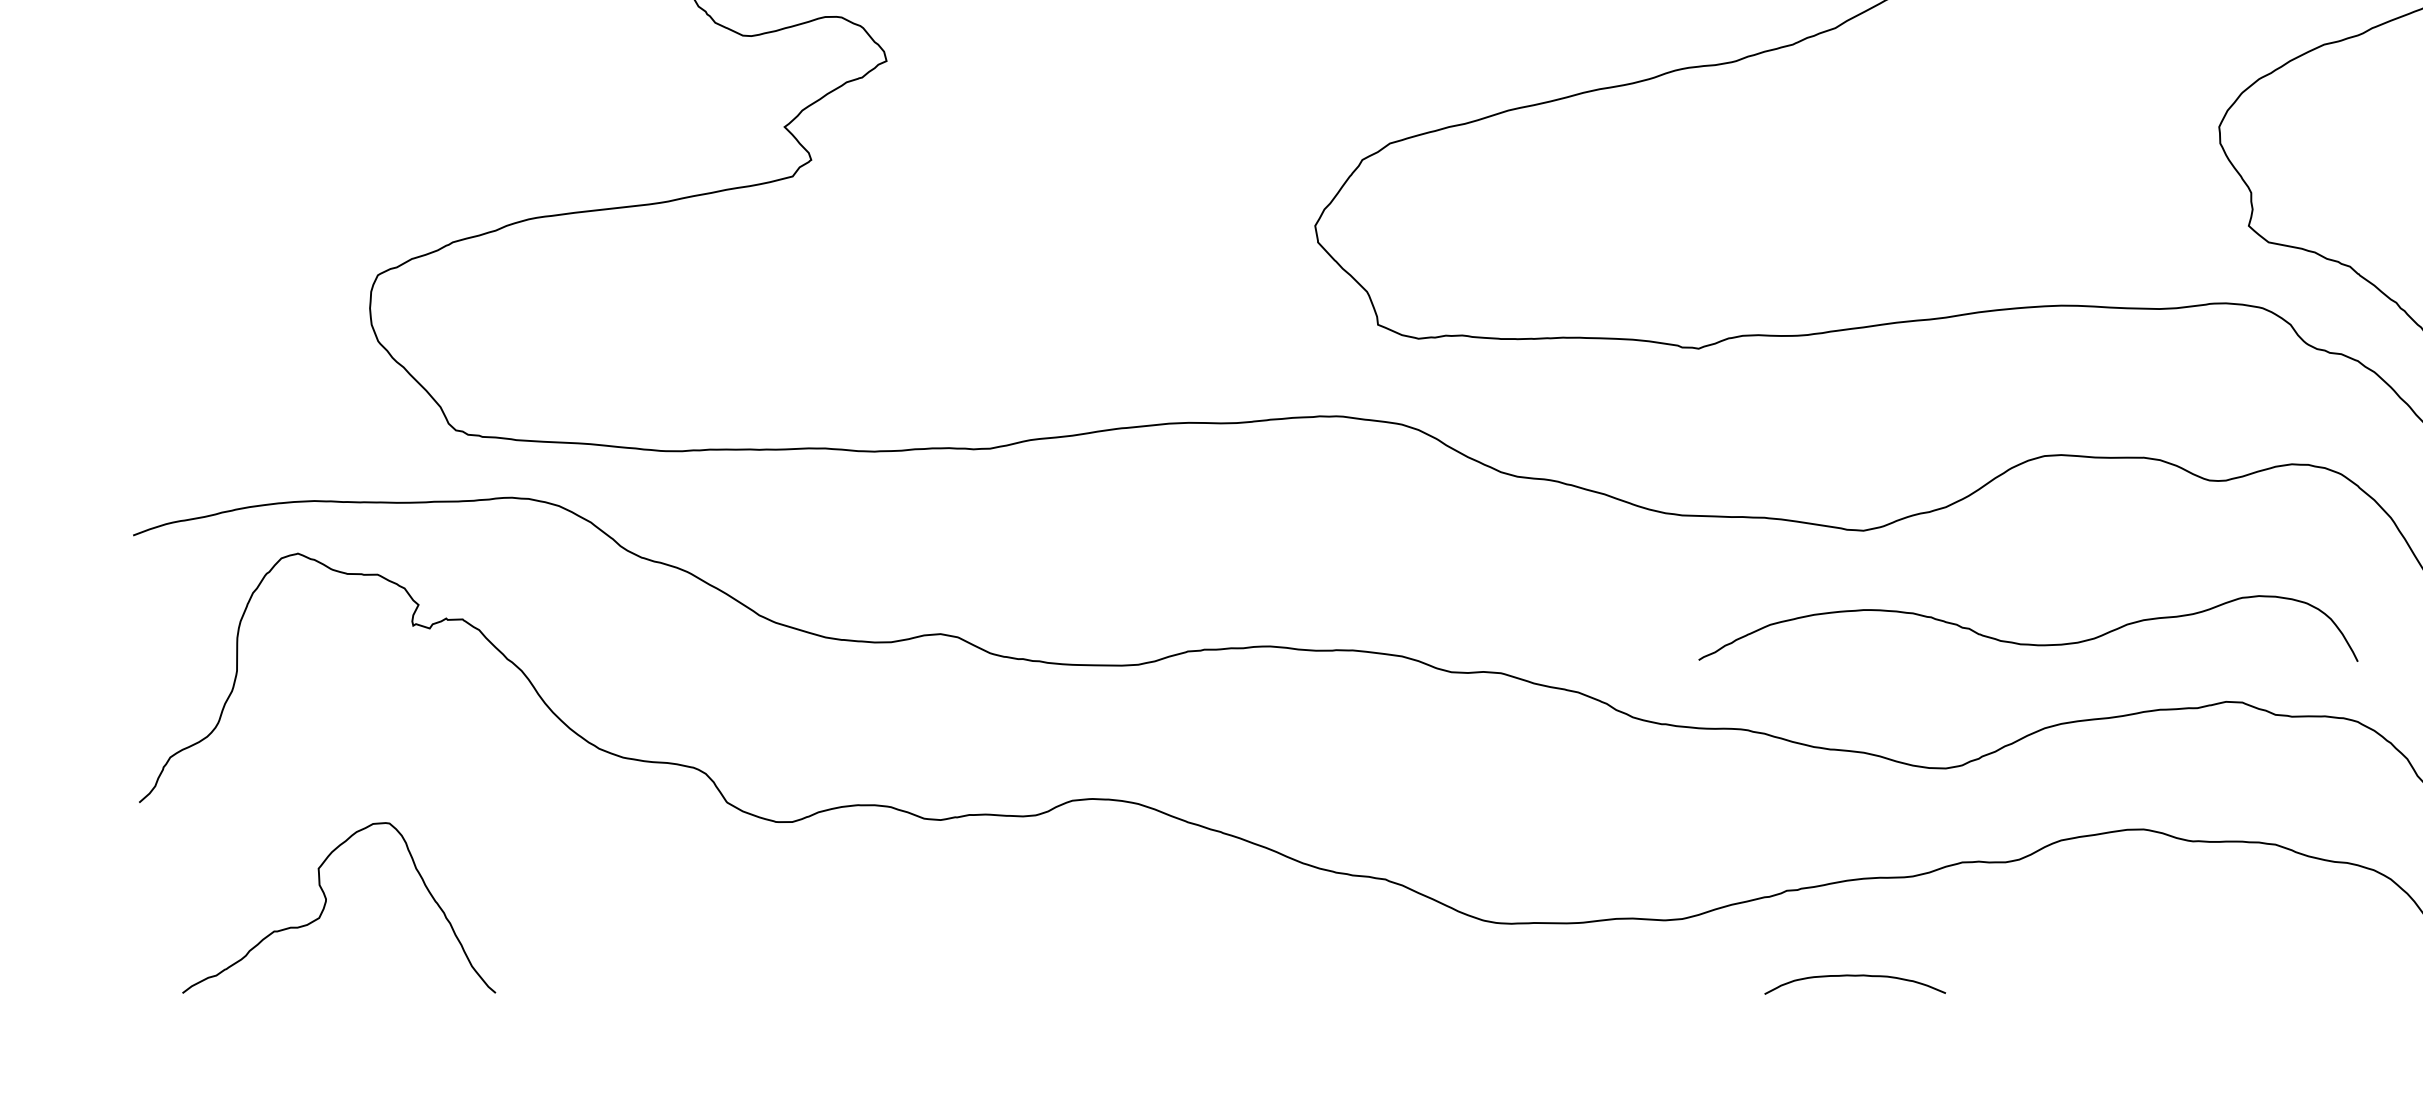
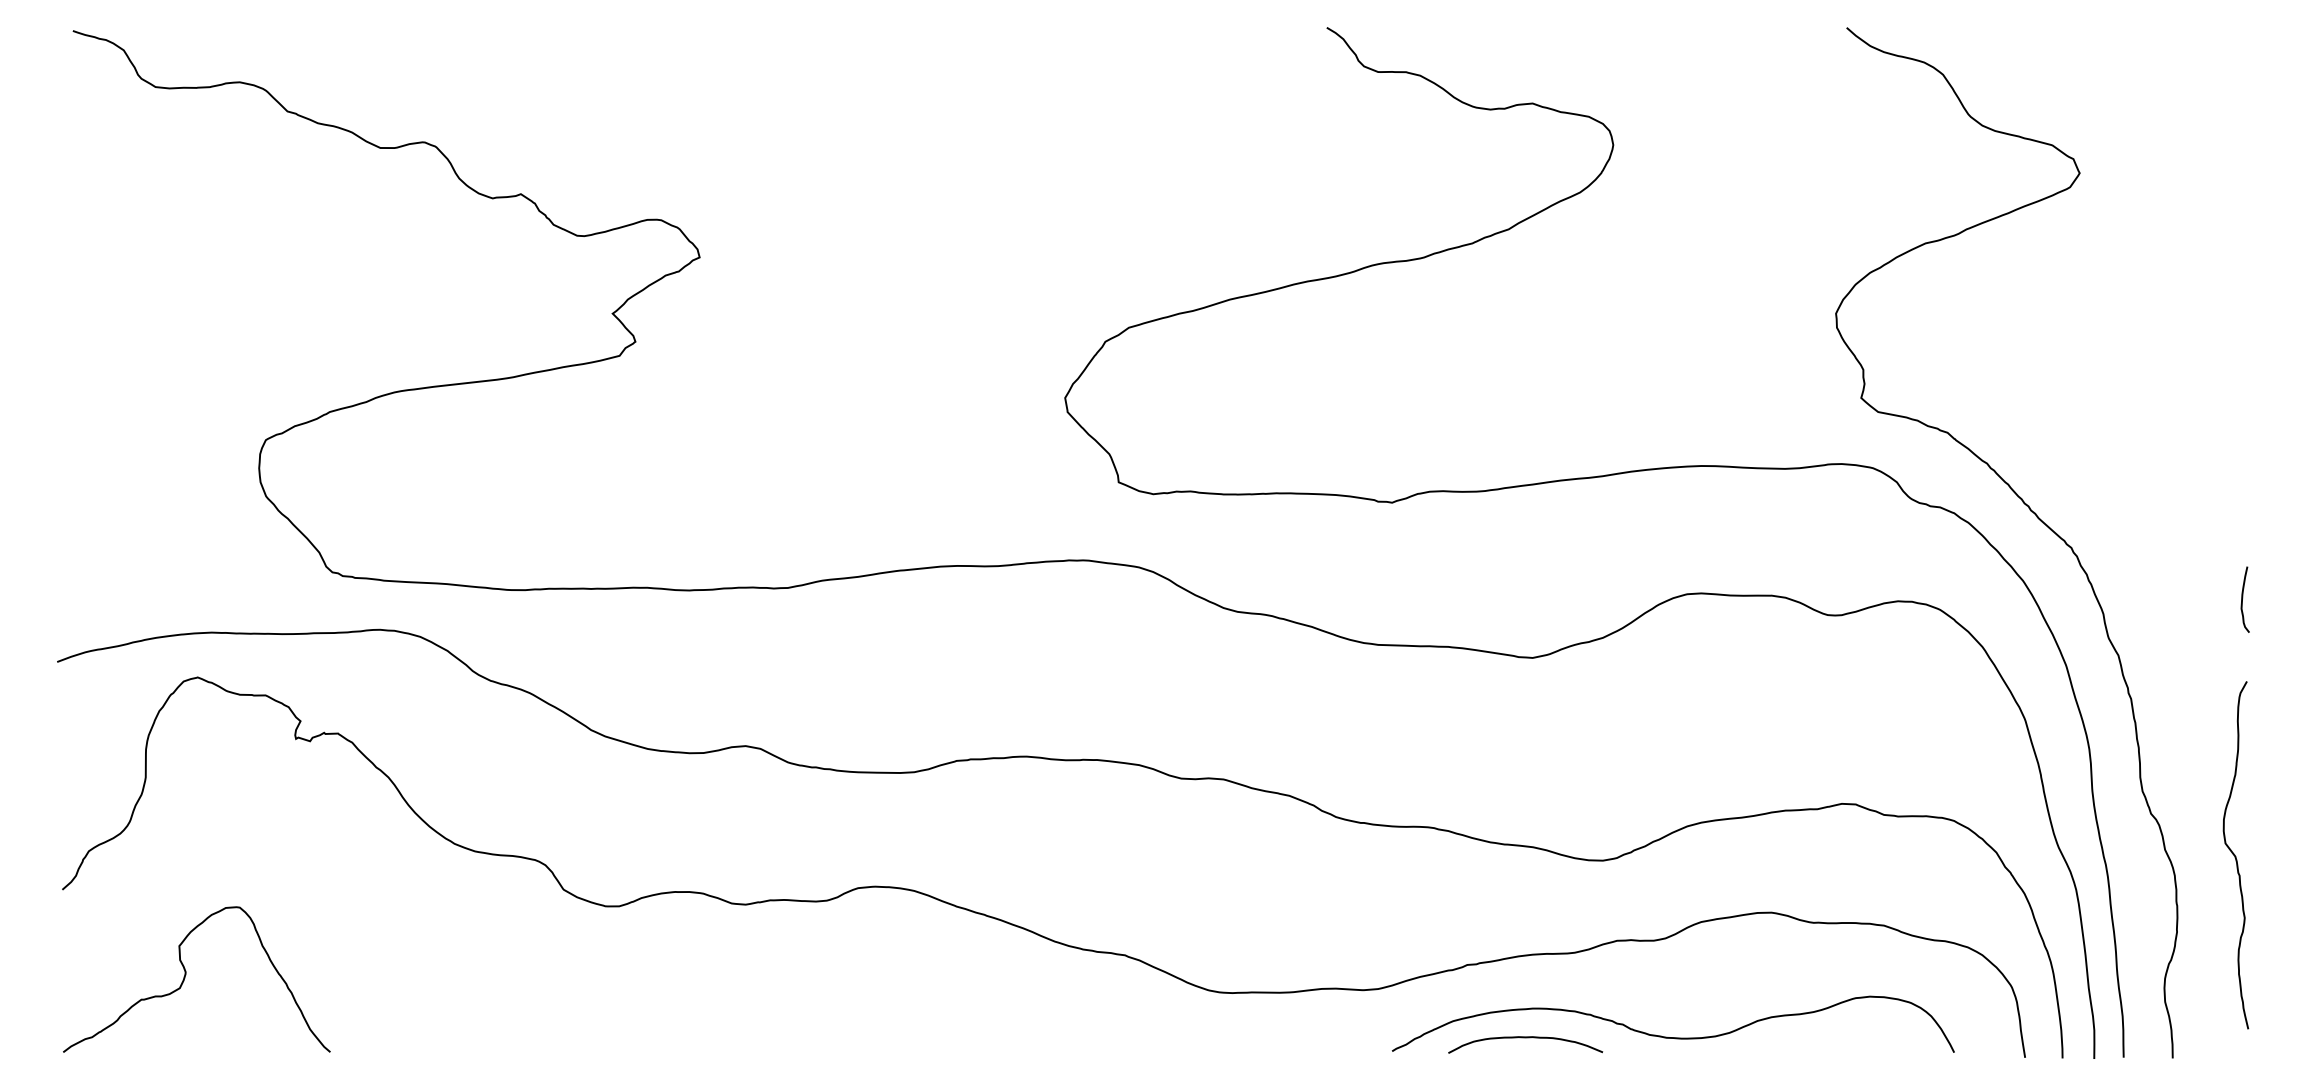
curve: (2028, 643) -> (1673, 1037), moved
curve: (327, 903) -> (186, 975), moved

